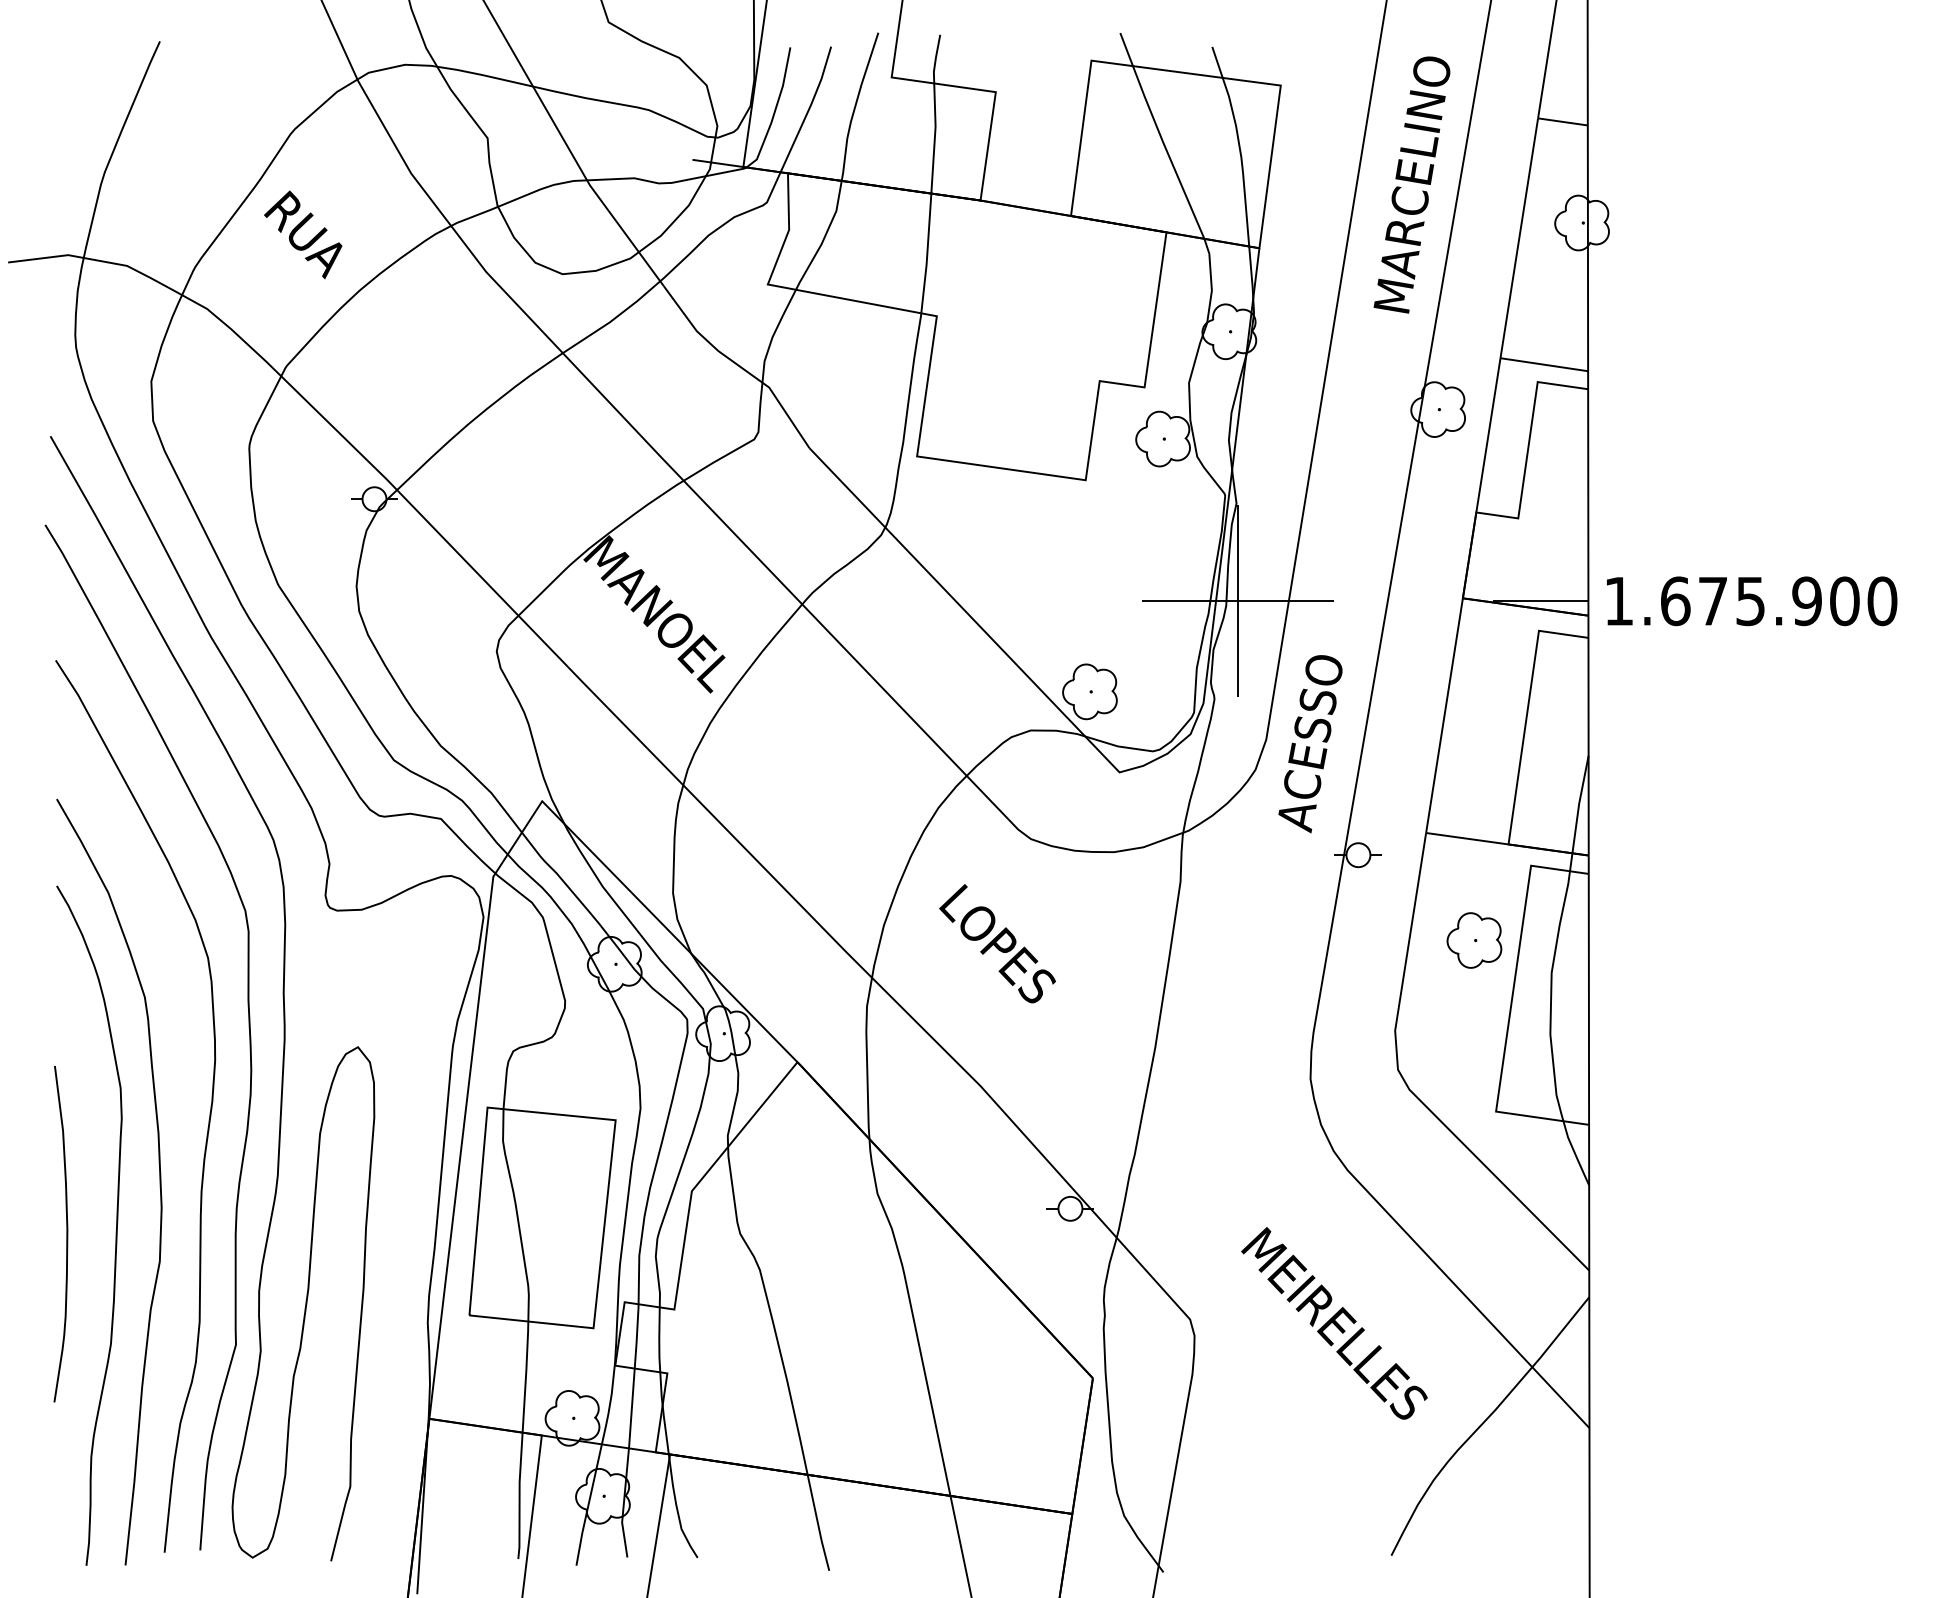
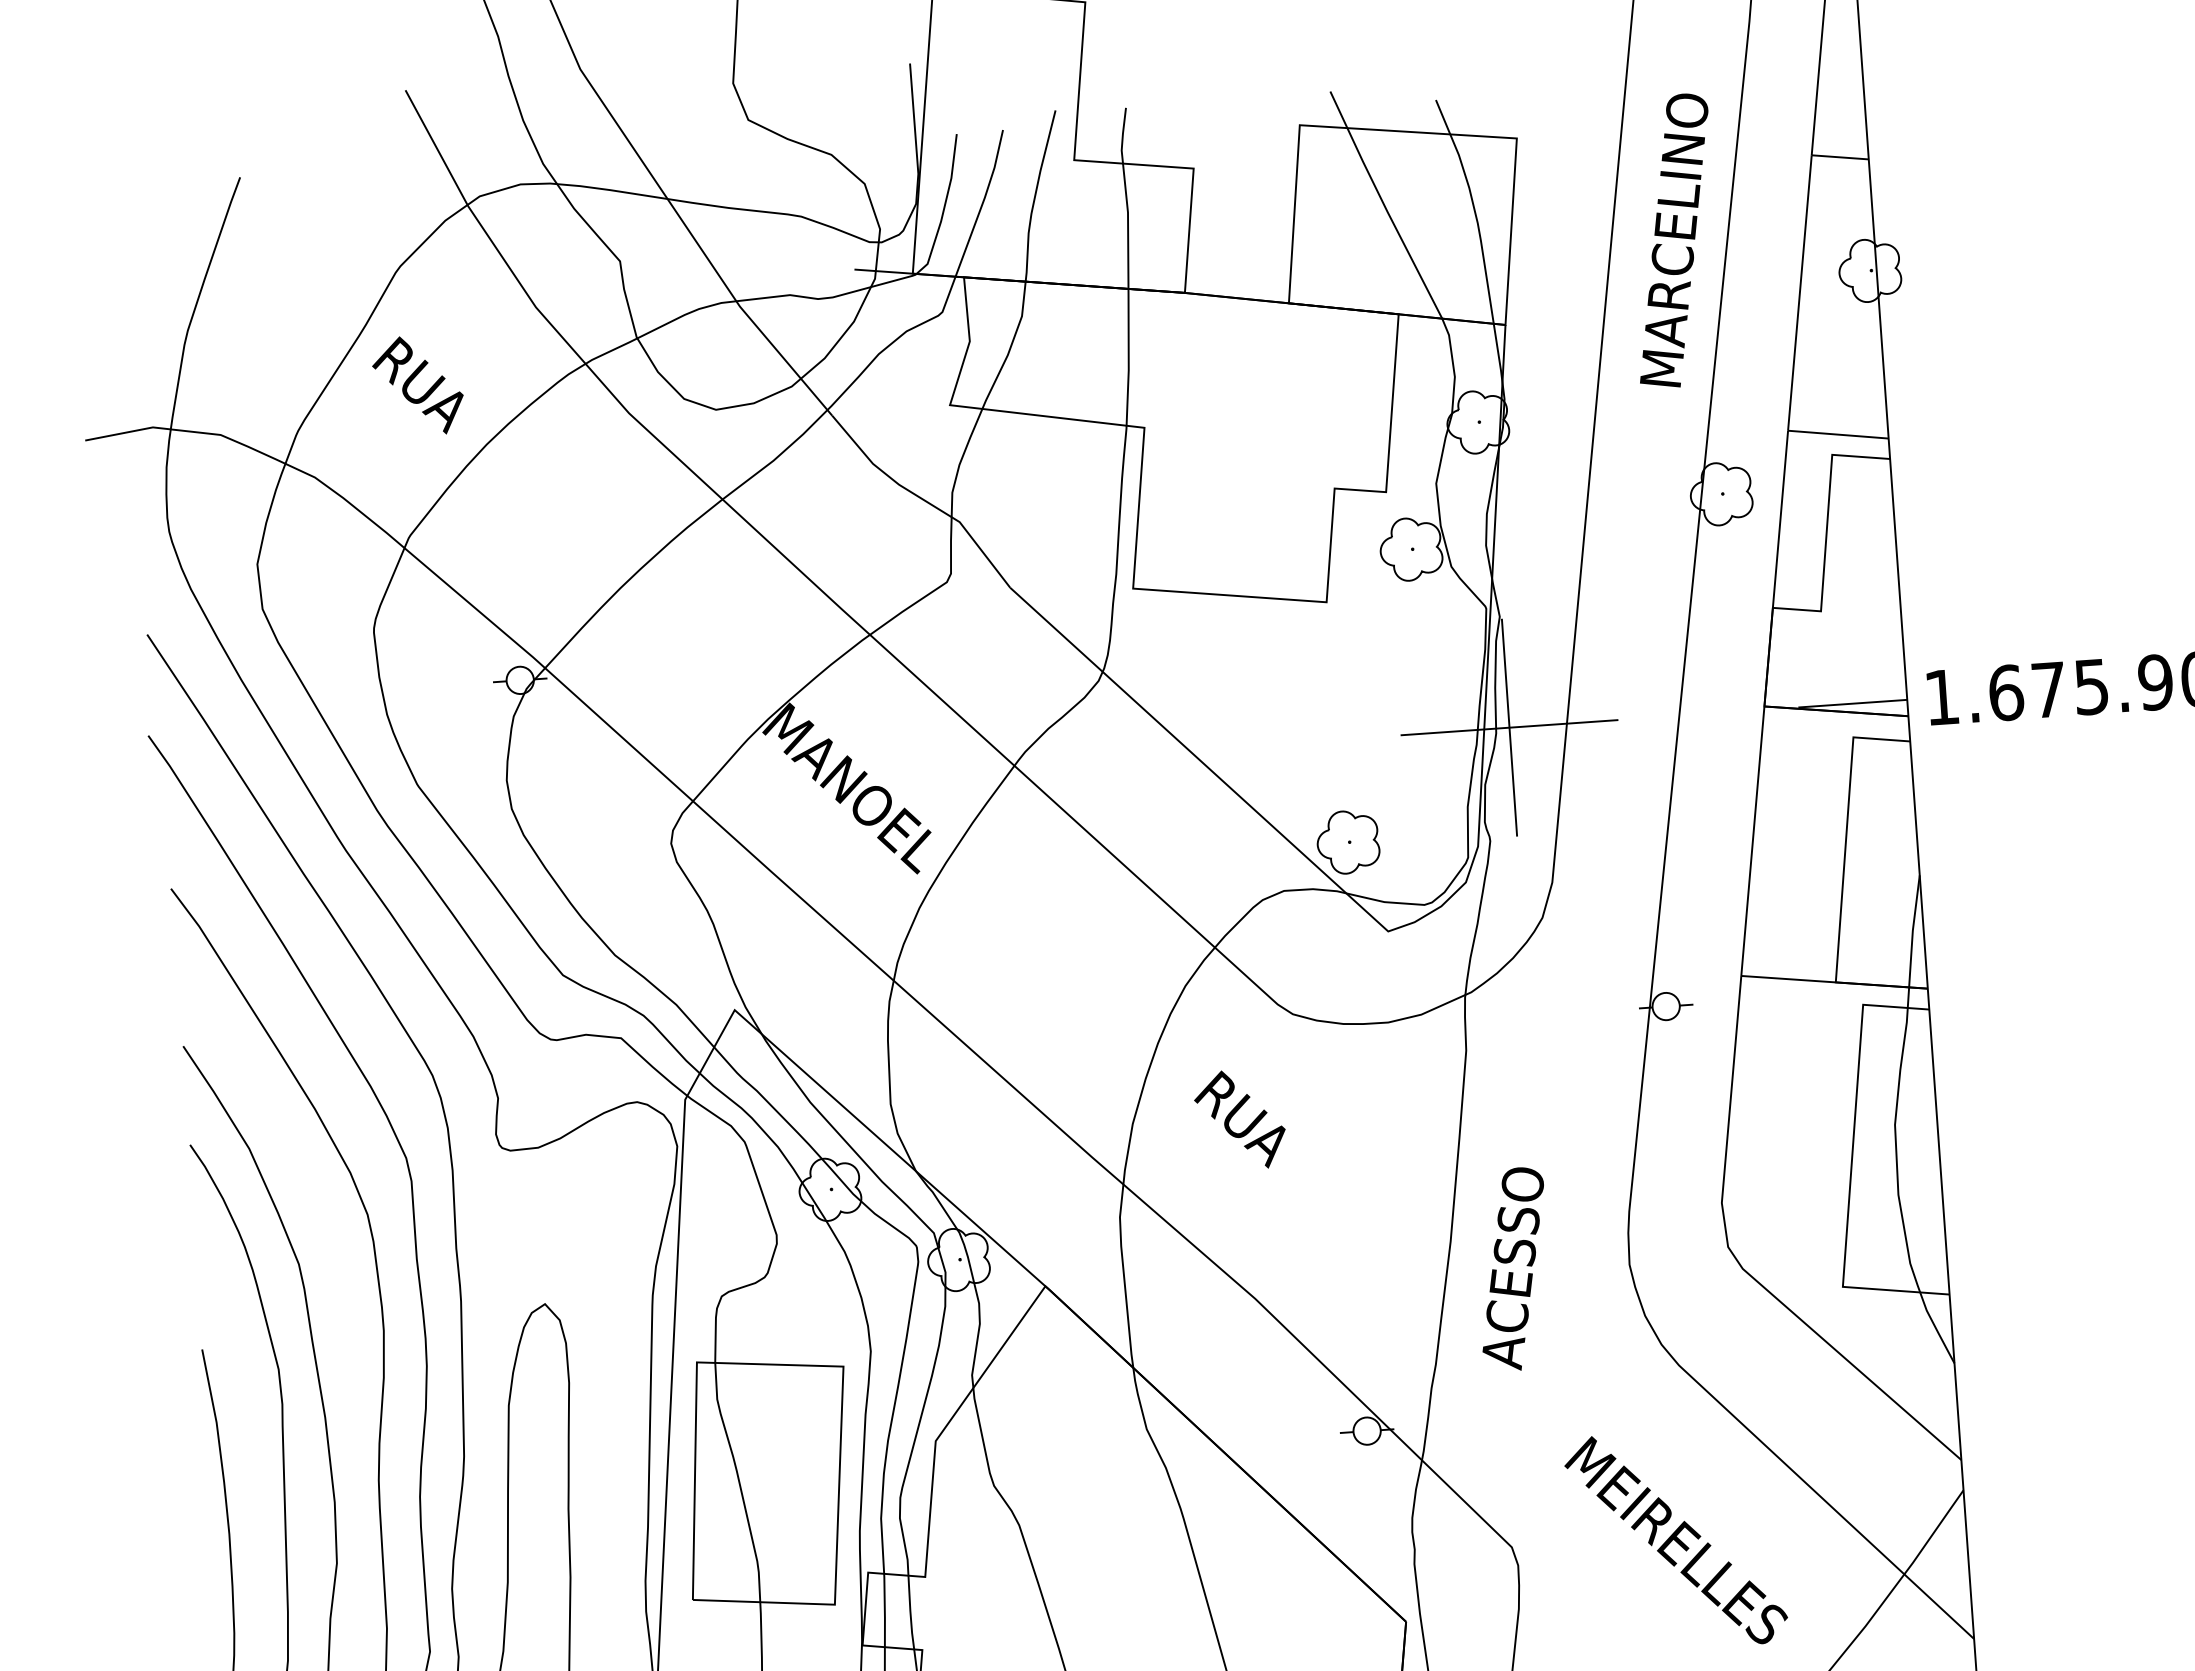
text: (1310, 744) -> (1513, 1269), moved
part: (1474, 940) -> (1804, 1094), removed
text: (998, 945) -> (1264, 1137), LOPES -> RUA

